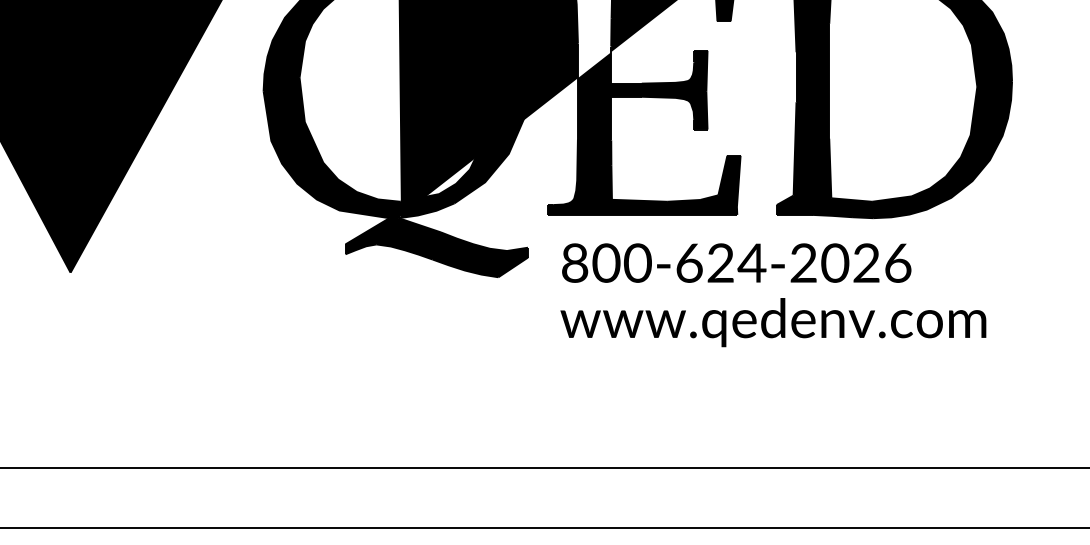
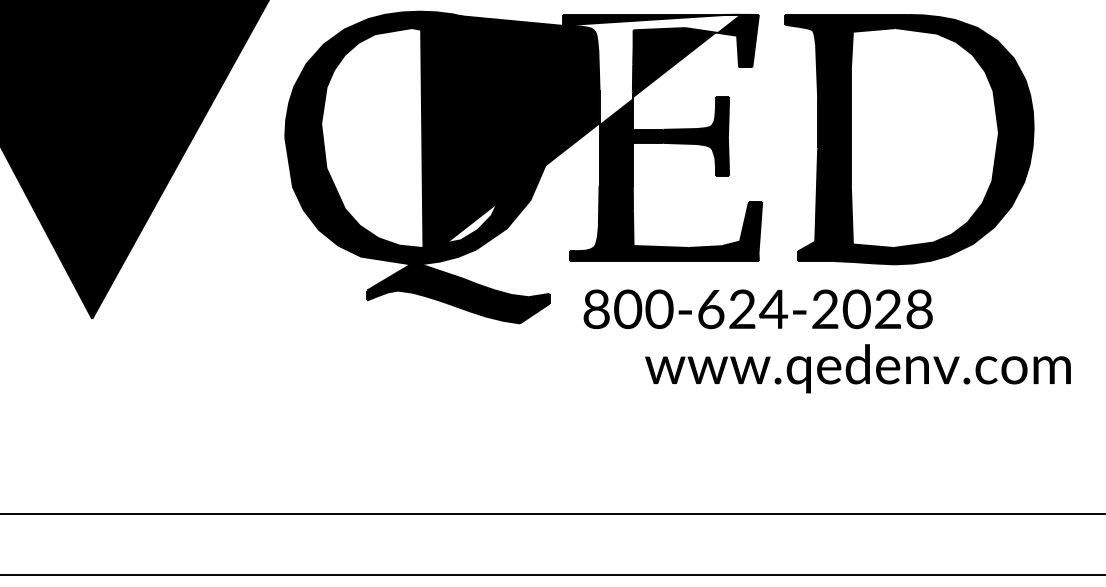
text: (897, 262) -> (919, 308), 800-624-2026 -> 800-624-2028
text: (772, 322) -> (857, 368), moved

